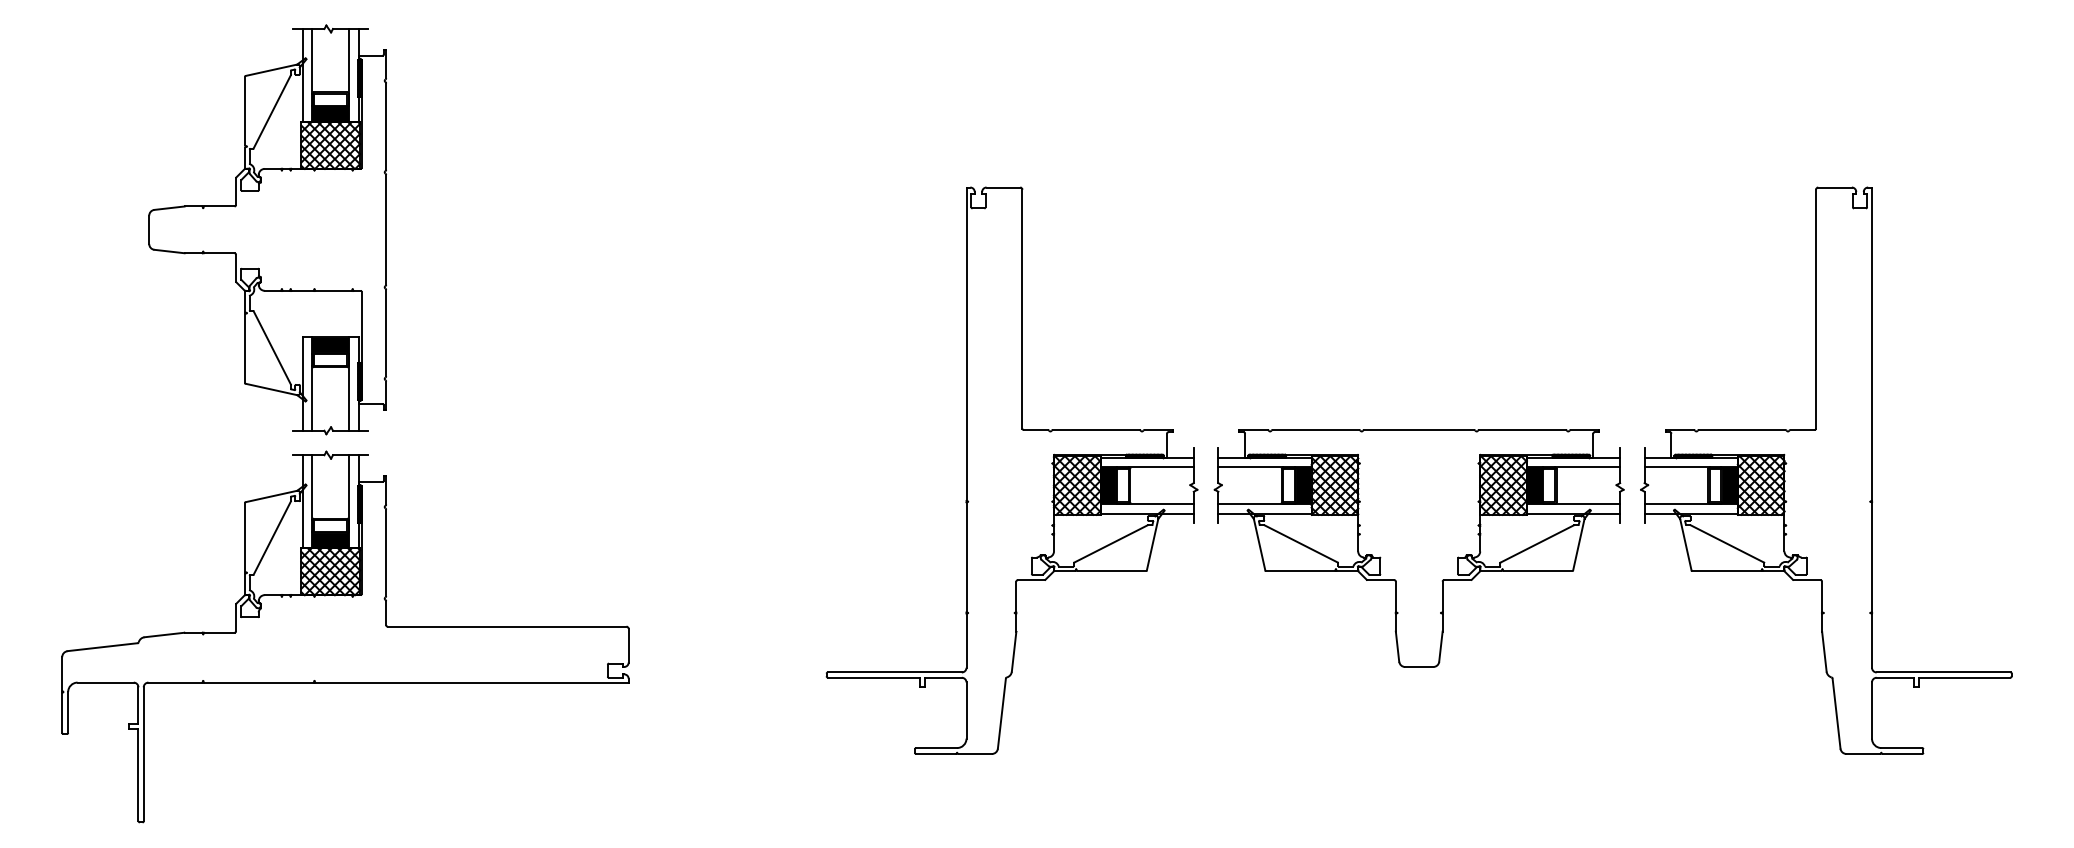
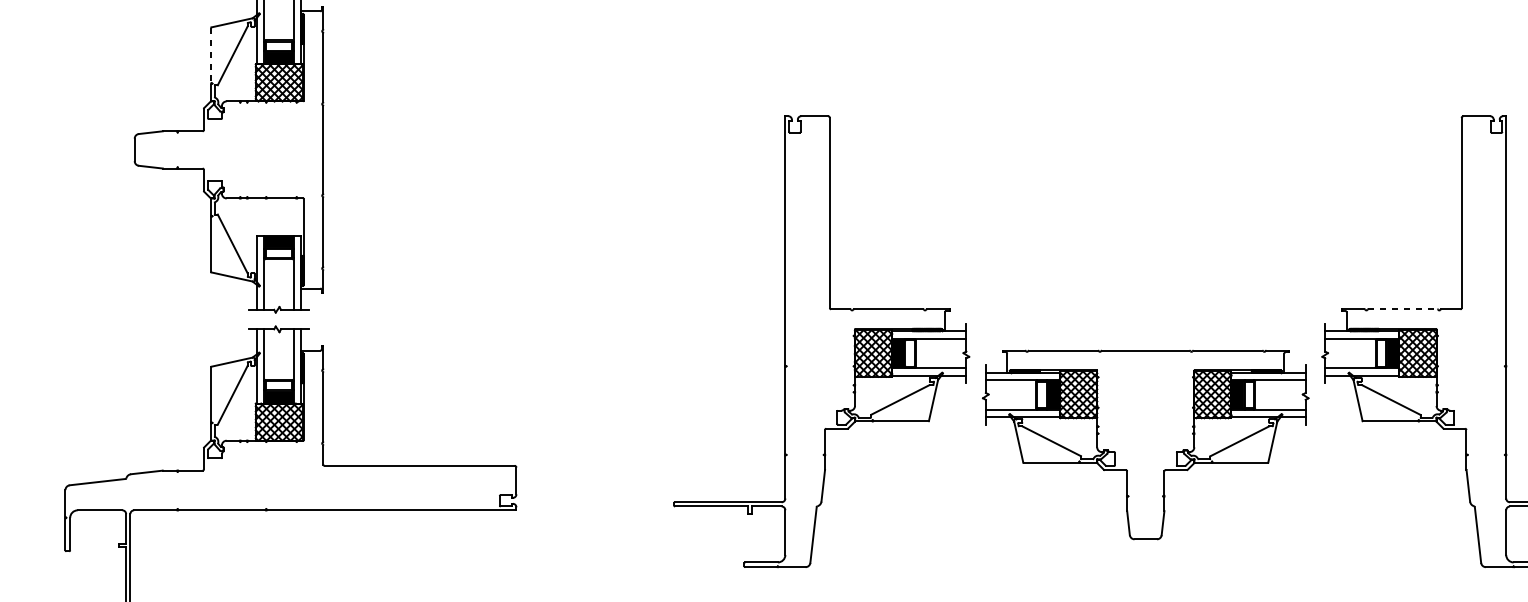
line: (245, 111) -> (211, 55), solid -> dashed
line: (1742, 430) -> (1403, 309), solid -> dashed
part: (1418, 548) -> (1145, 444), moved

